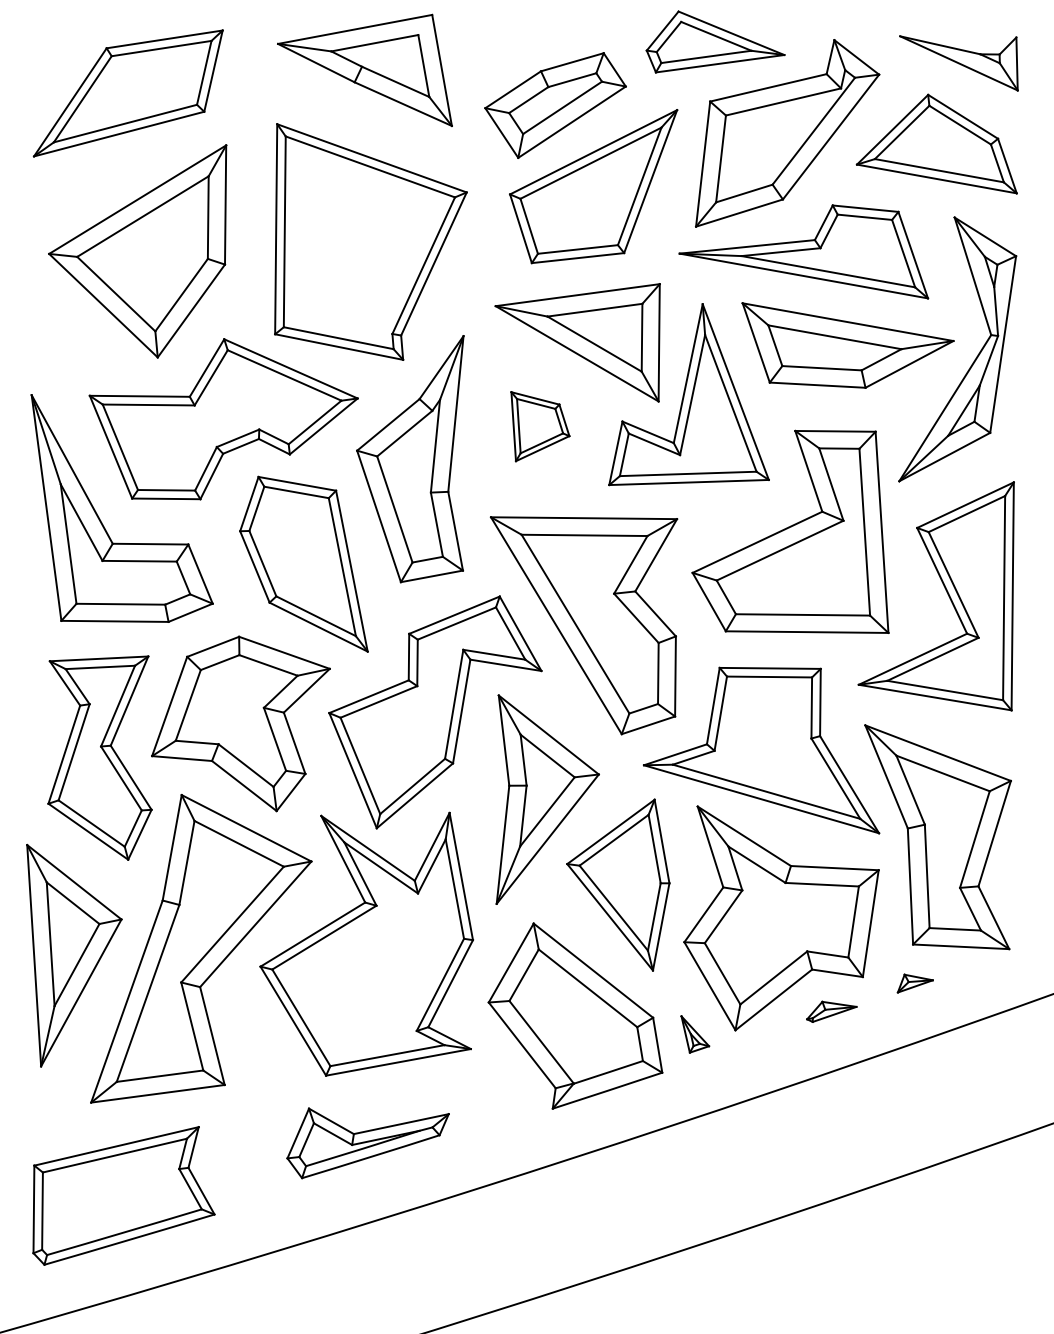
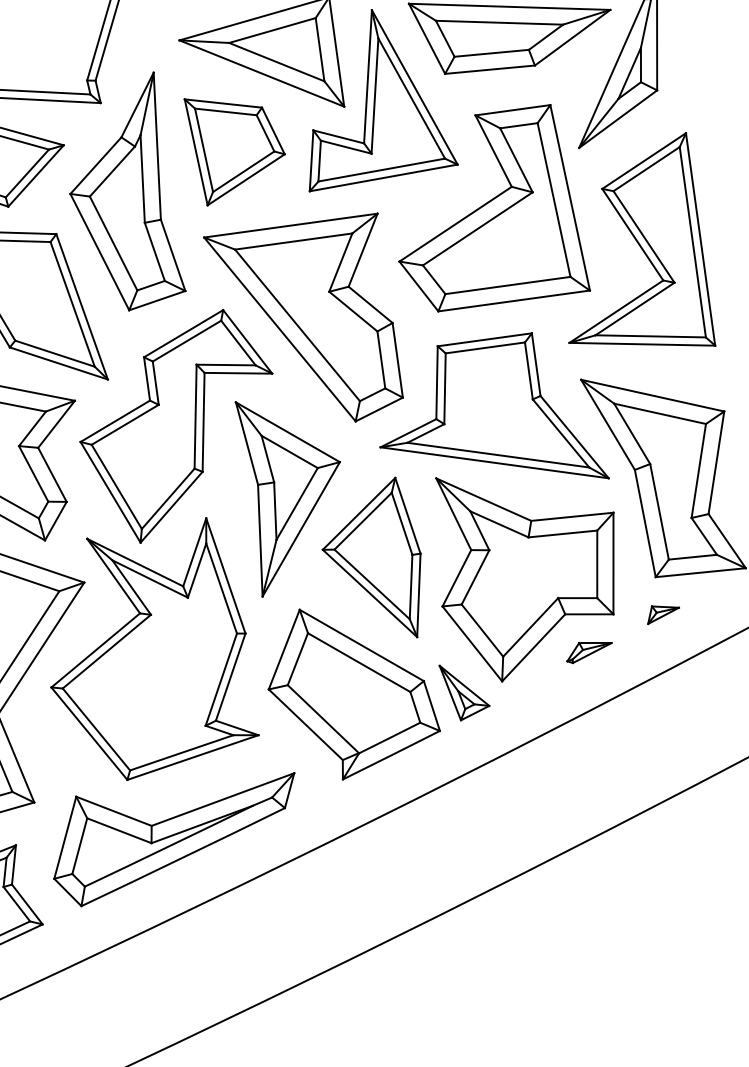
part: (540, 426) -> (237, 146), size x1.67
part: (695, 1034) -> (465, 690), size x1.67
part: (367, 1143) -> (175, 837), size x1.67

